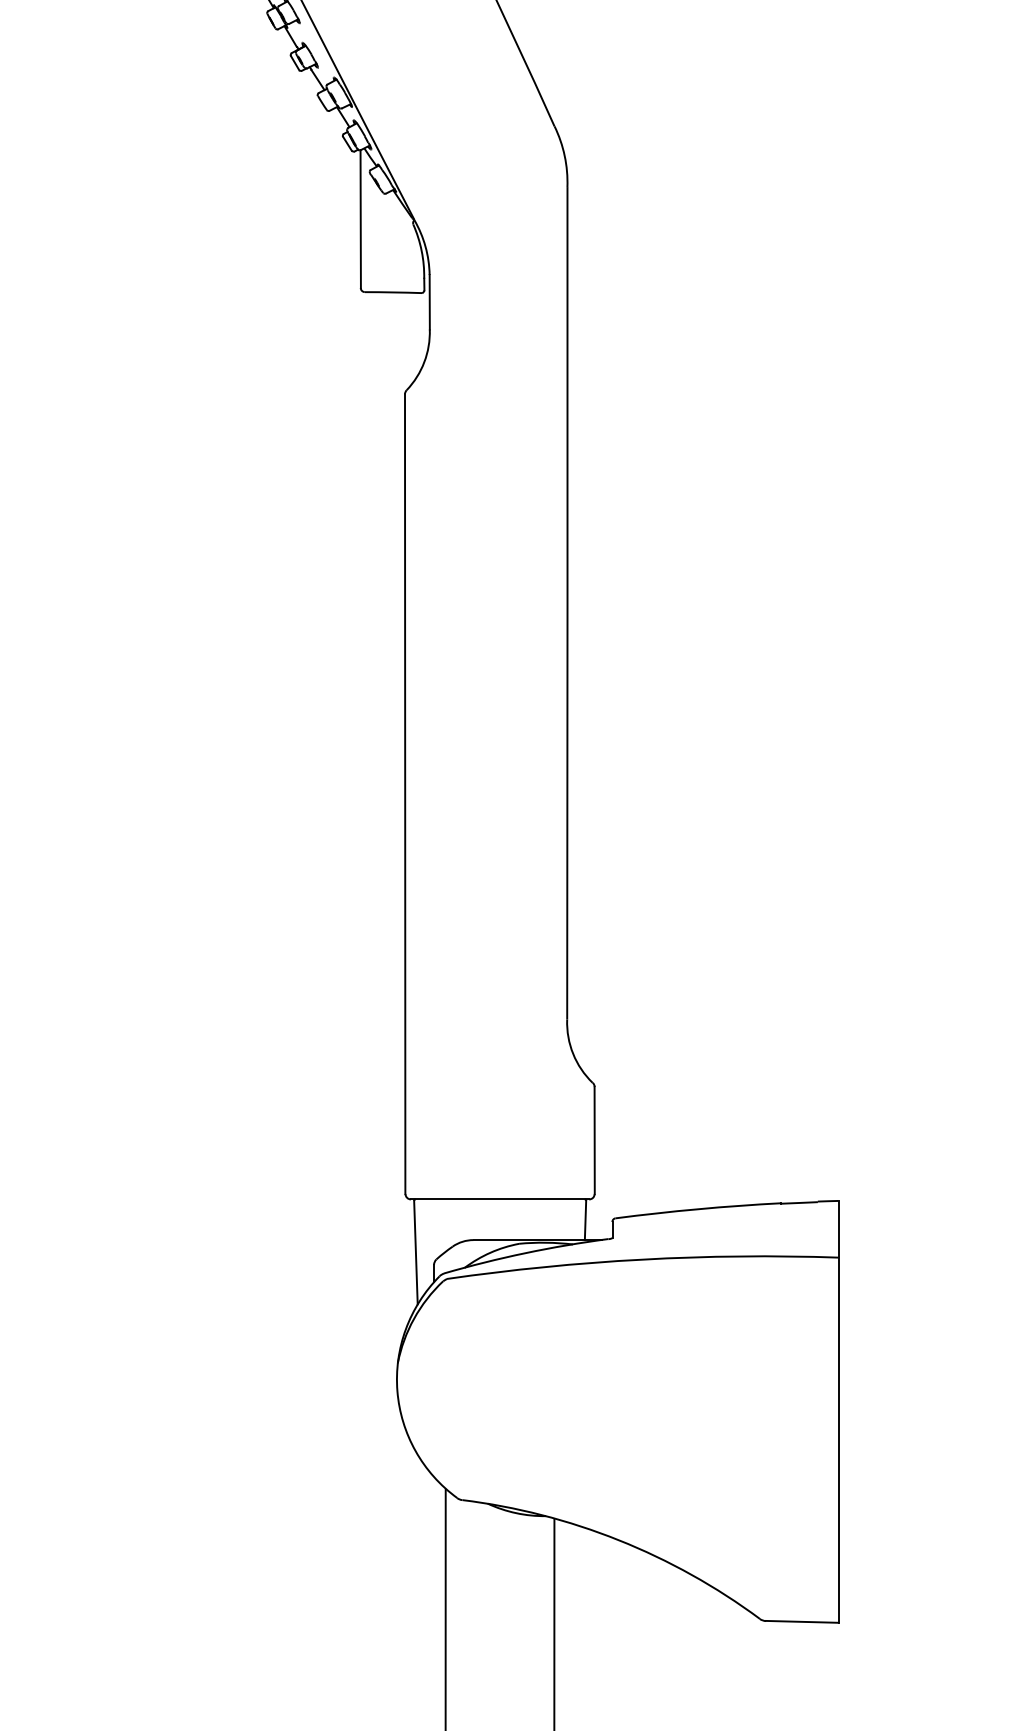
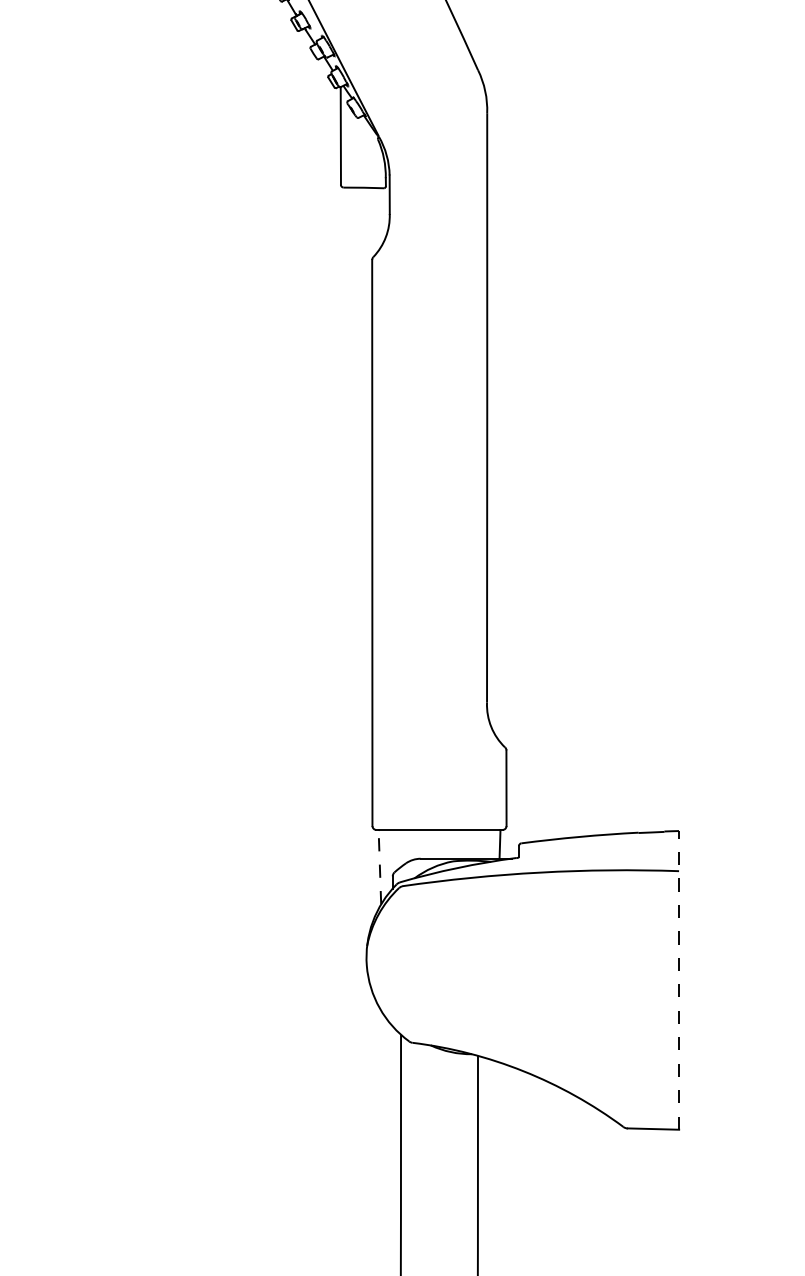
line: (415, 1252) -> (379, 867), solid -> dashed
line: (839, 1410) -> (679, 979), solid -> dashed

